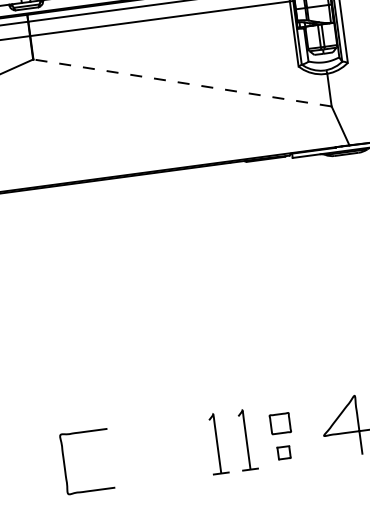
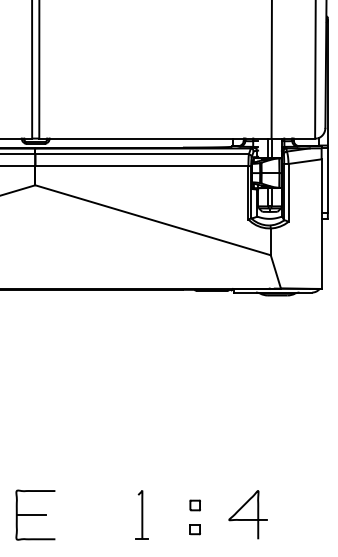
line: (183, 83) -> (153, 220), dashed -> solid
part: (279, 423) -> (194, 505), size x0.62
part: (245, 439) -> (165, 514), removed
line: (80, 461) -> (30, 514), added

